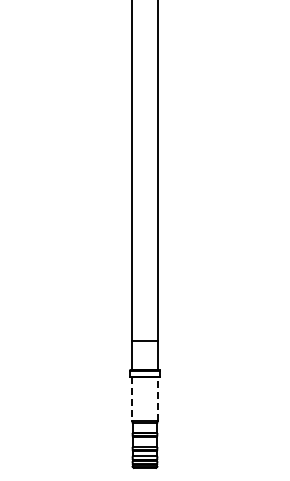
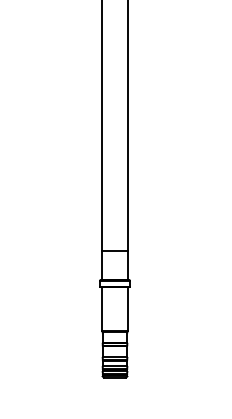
line: (157, 398) -> (127, 308), dashed -> solid
line: (132, 399) -> (102, 309), dashed -> solid

